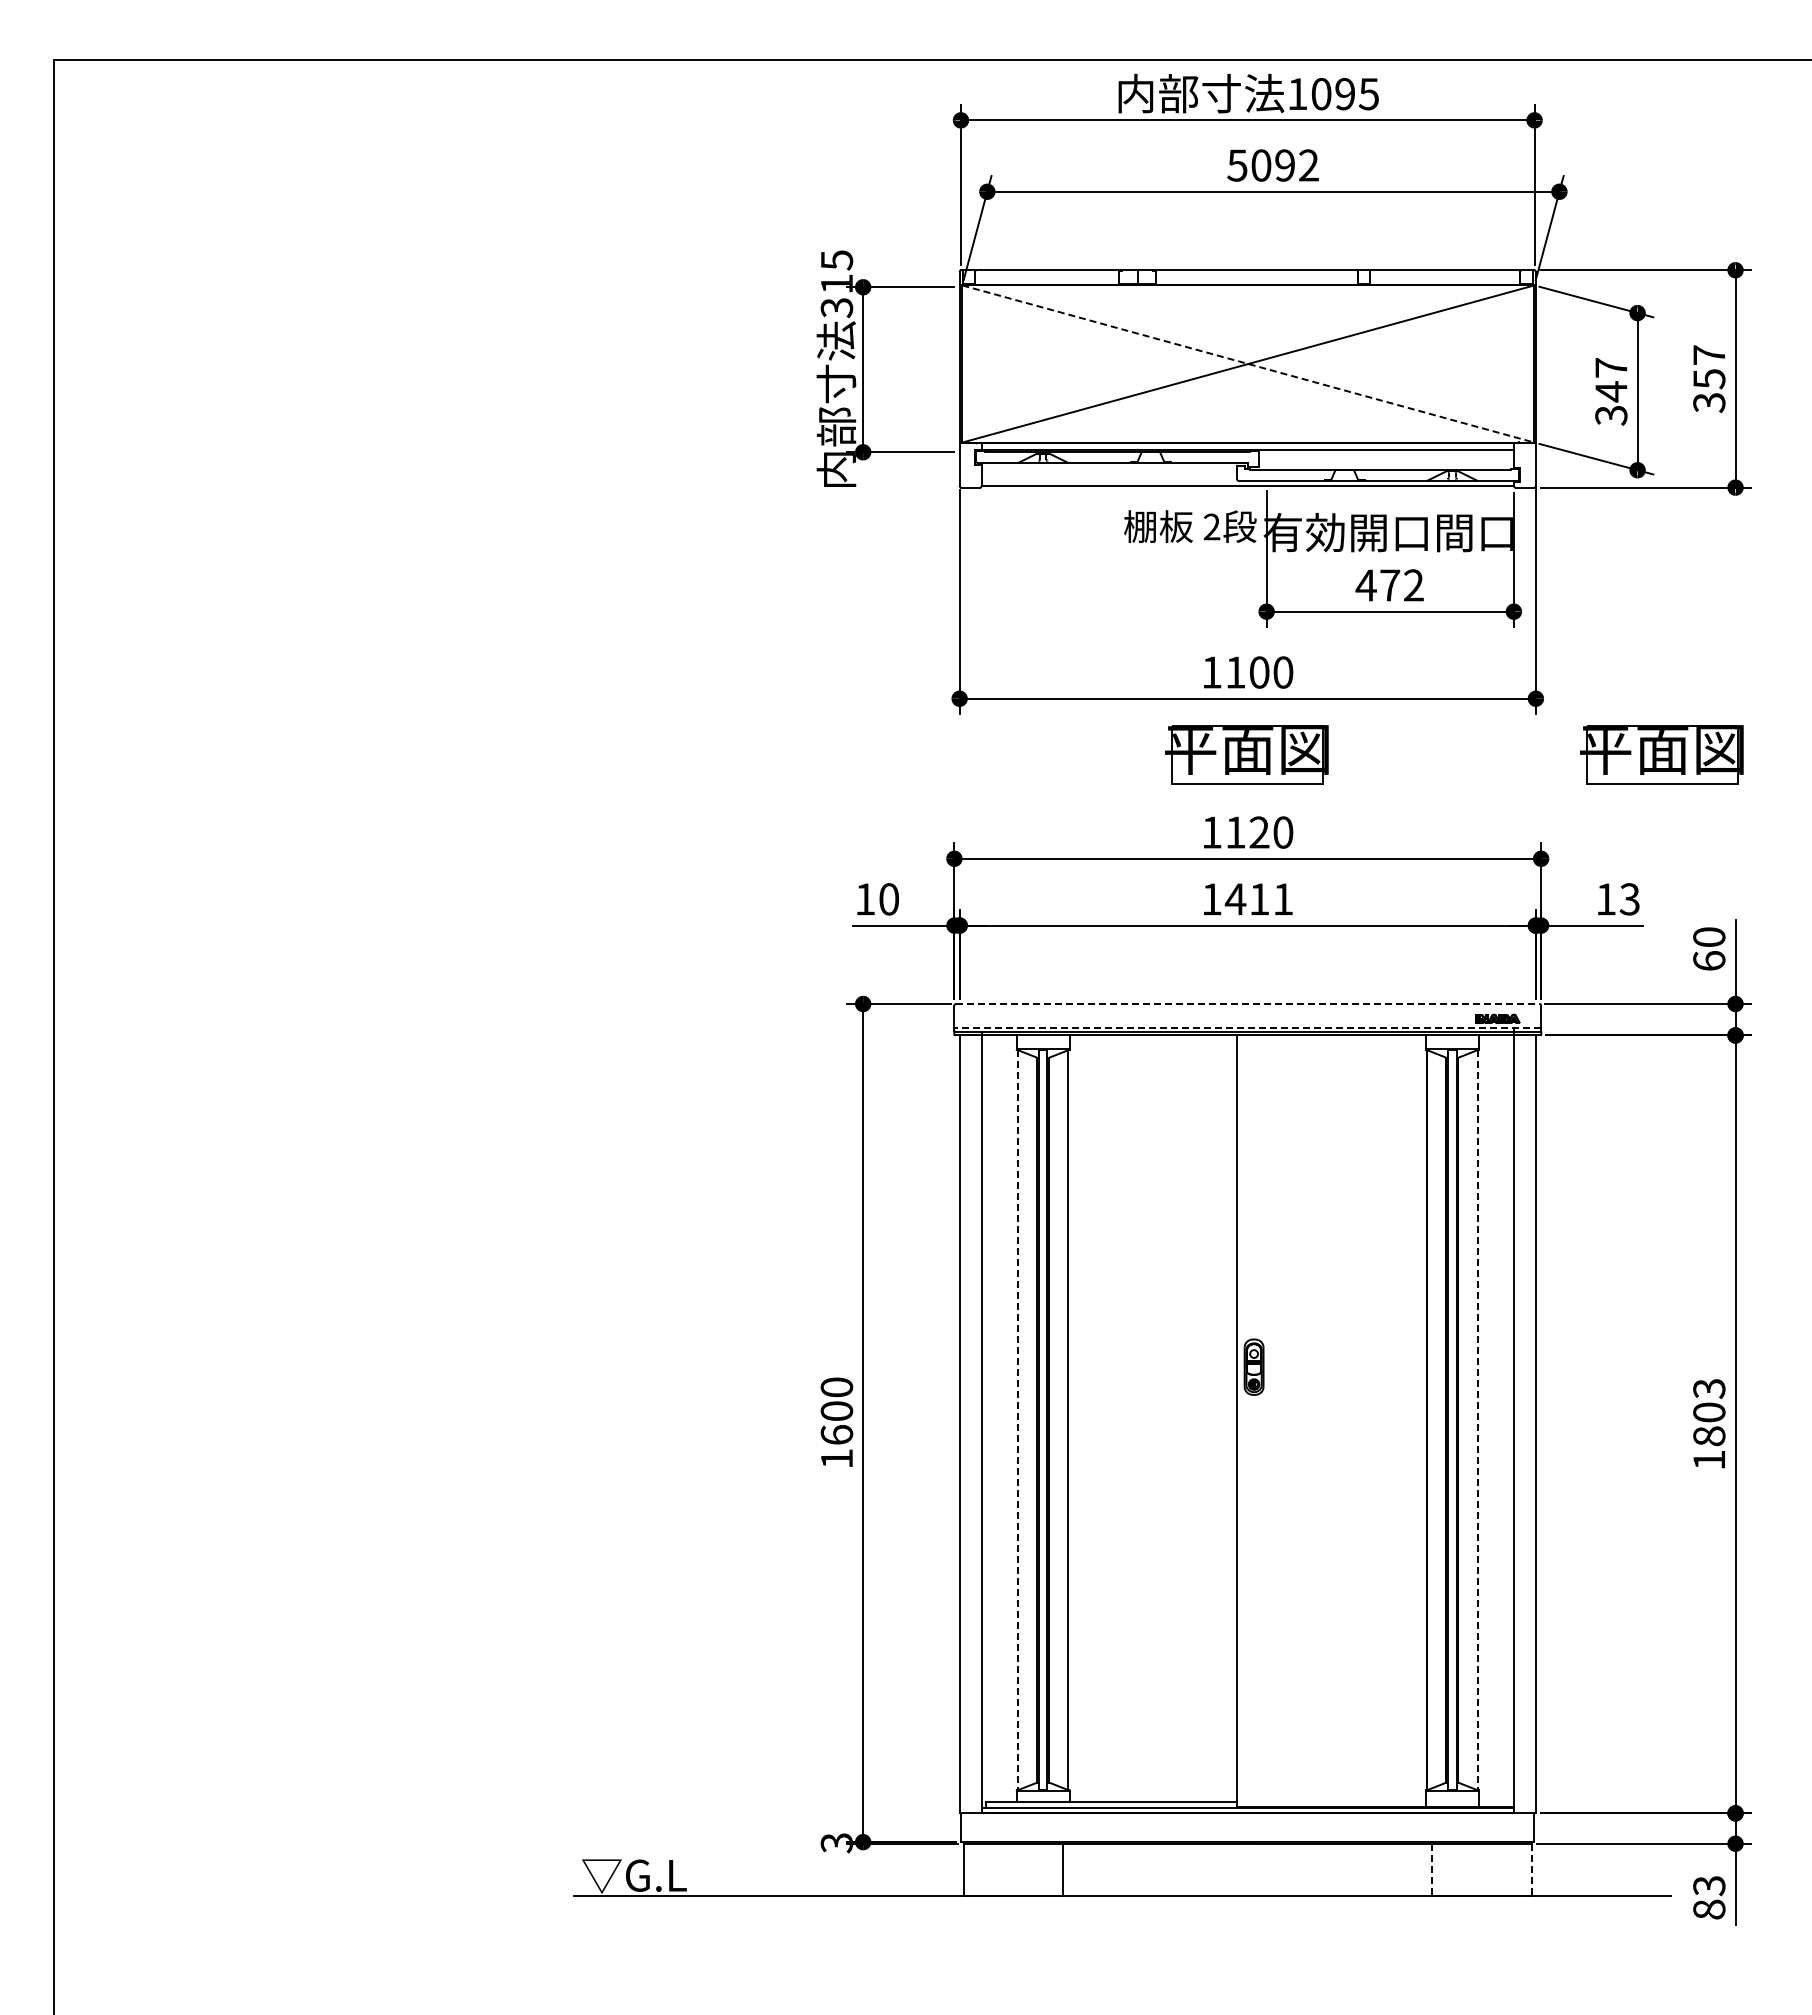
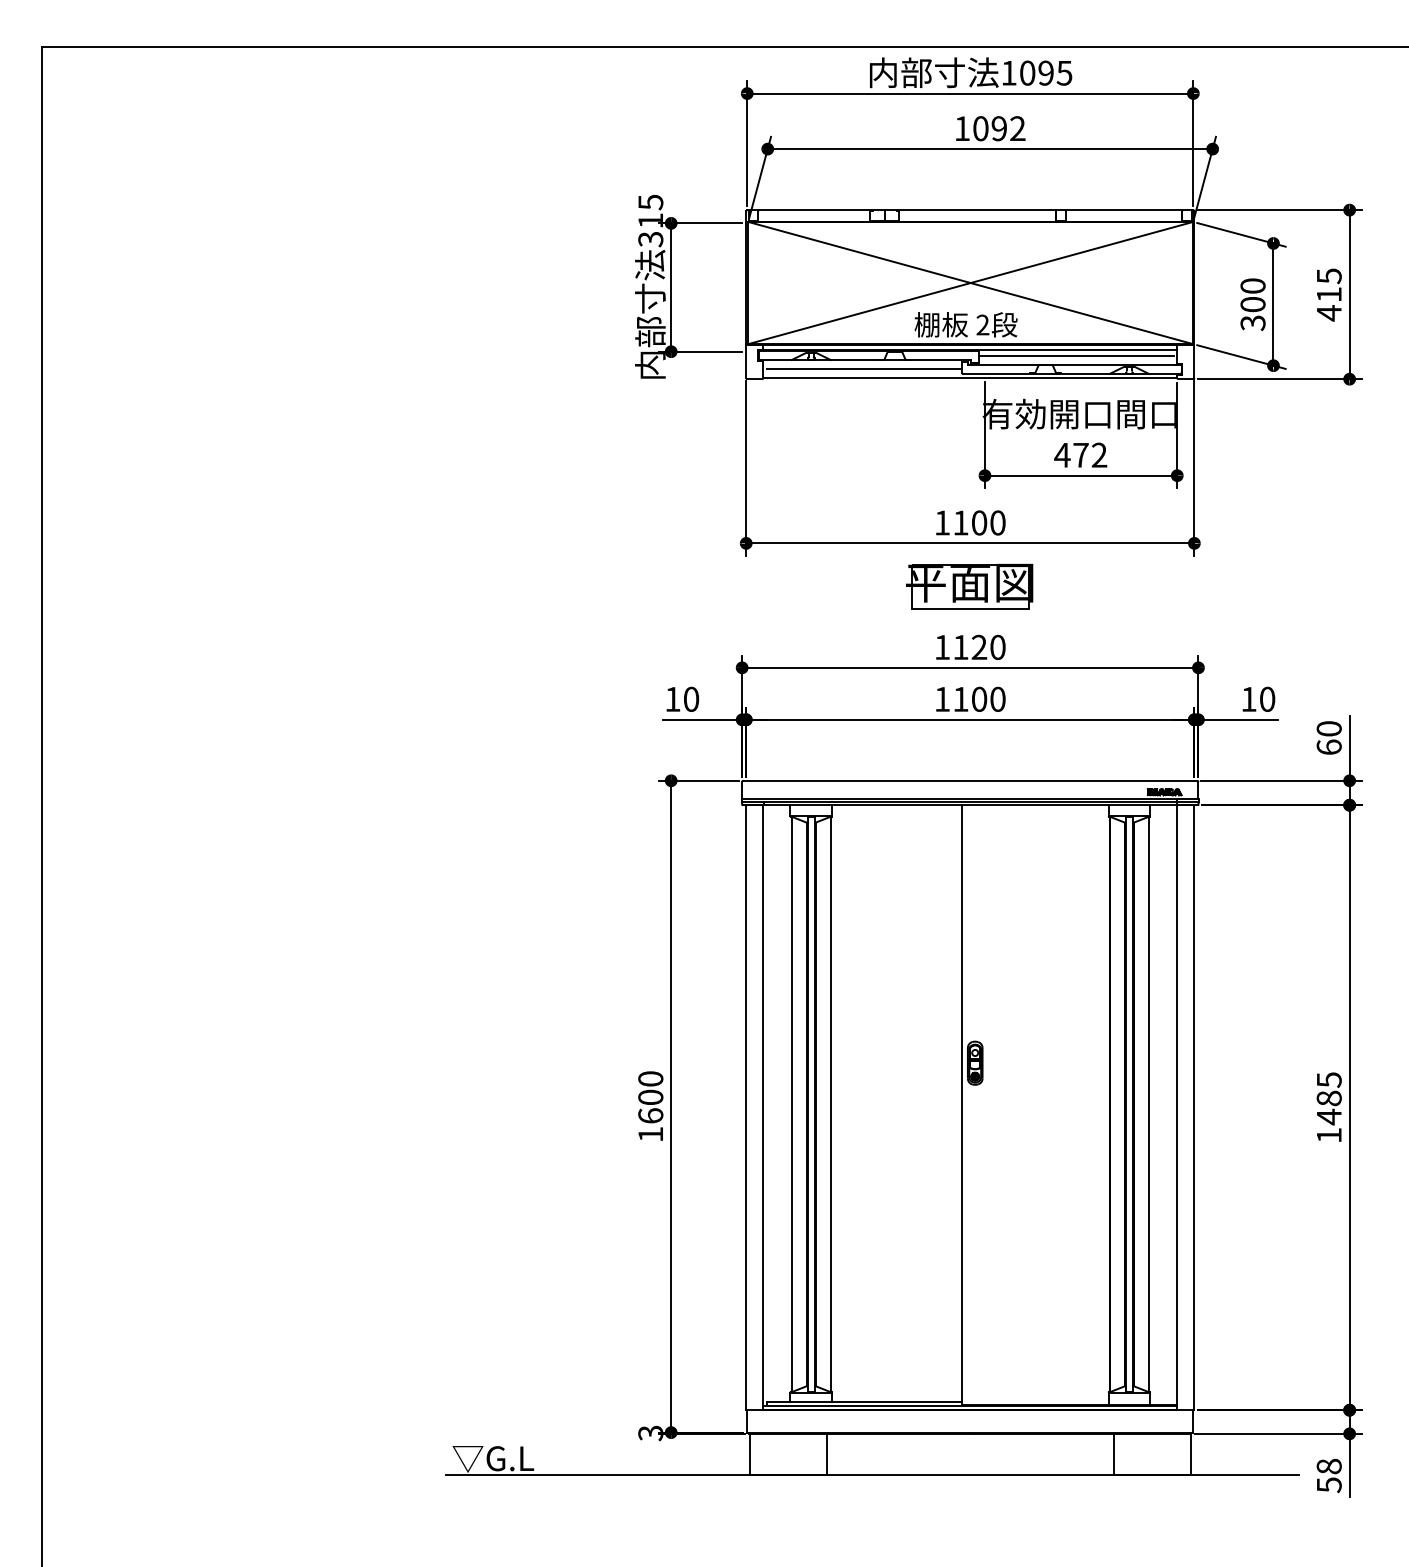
text: (1237, 165) -> (962, 128), 5092 -> 1092
line: (1248, 364) -> (970, 283), dashed -> solid
text: (1709, 379) -> (1329, 295), 357 -> 415
text: (1611, 380) -> (1253, 295), 347 -> 300
line: (1383, 457) -> (1075, 355), added
line: (1111, 475) -> (864, 369), added
text: (1190, 526) -> (966, 324), moved
part: (1661, 754) -> (1292, 586), removed
text: (1258, 899) -> (978, 699), 1411 -> 1100
text: (1629, 899) -> (1267, 699), 13 -> 10
line: (1247, 1004) -> (970, 781), dashed -> solid
line: (1247, 1027) -> (970, 799), dashed -> solid
text: (1709, 1413) -> (1329, 1099), 1803 -> 1485
line: (1018, 1420) -> (791, 1104), dashed -> solid
line: (1477, 1420) -> (1148, 1104), dashed -> solid
line: (1432, 1870) -> (1113, 1454), dashed -> solid
line: (1531, 1870) -> (1190, 1454), dashed -> solid
text: (1709, 1897) -> (1329, 1475), 83 -> 58

